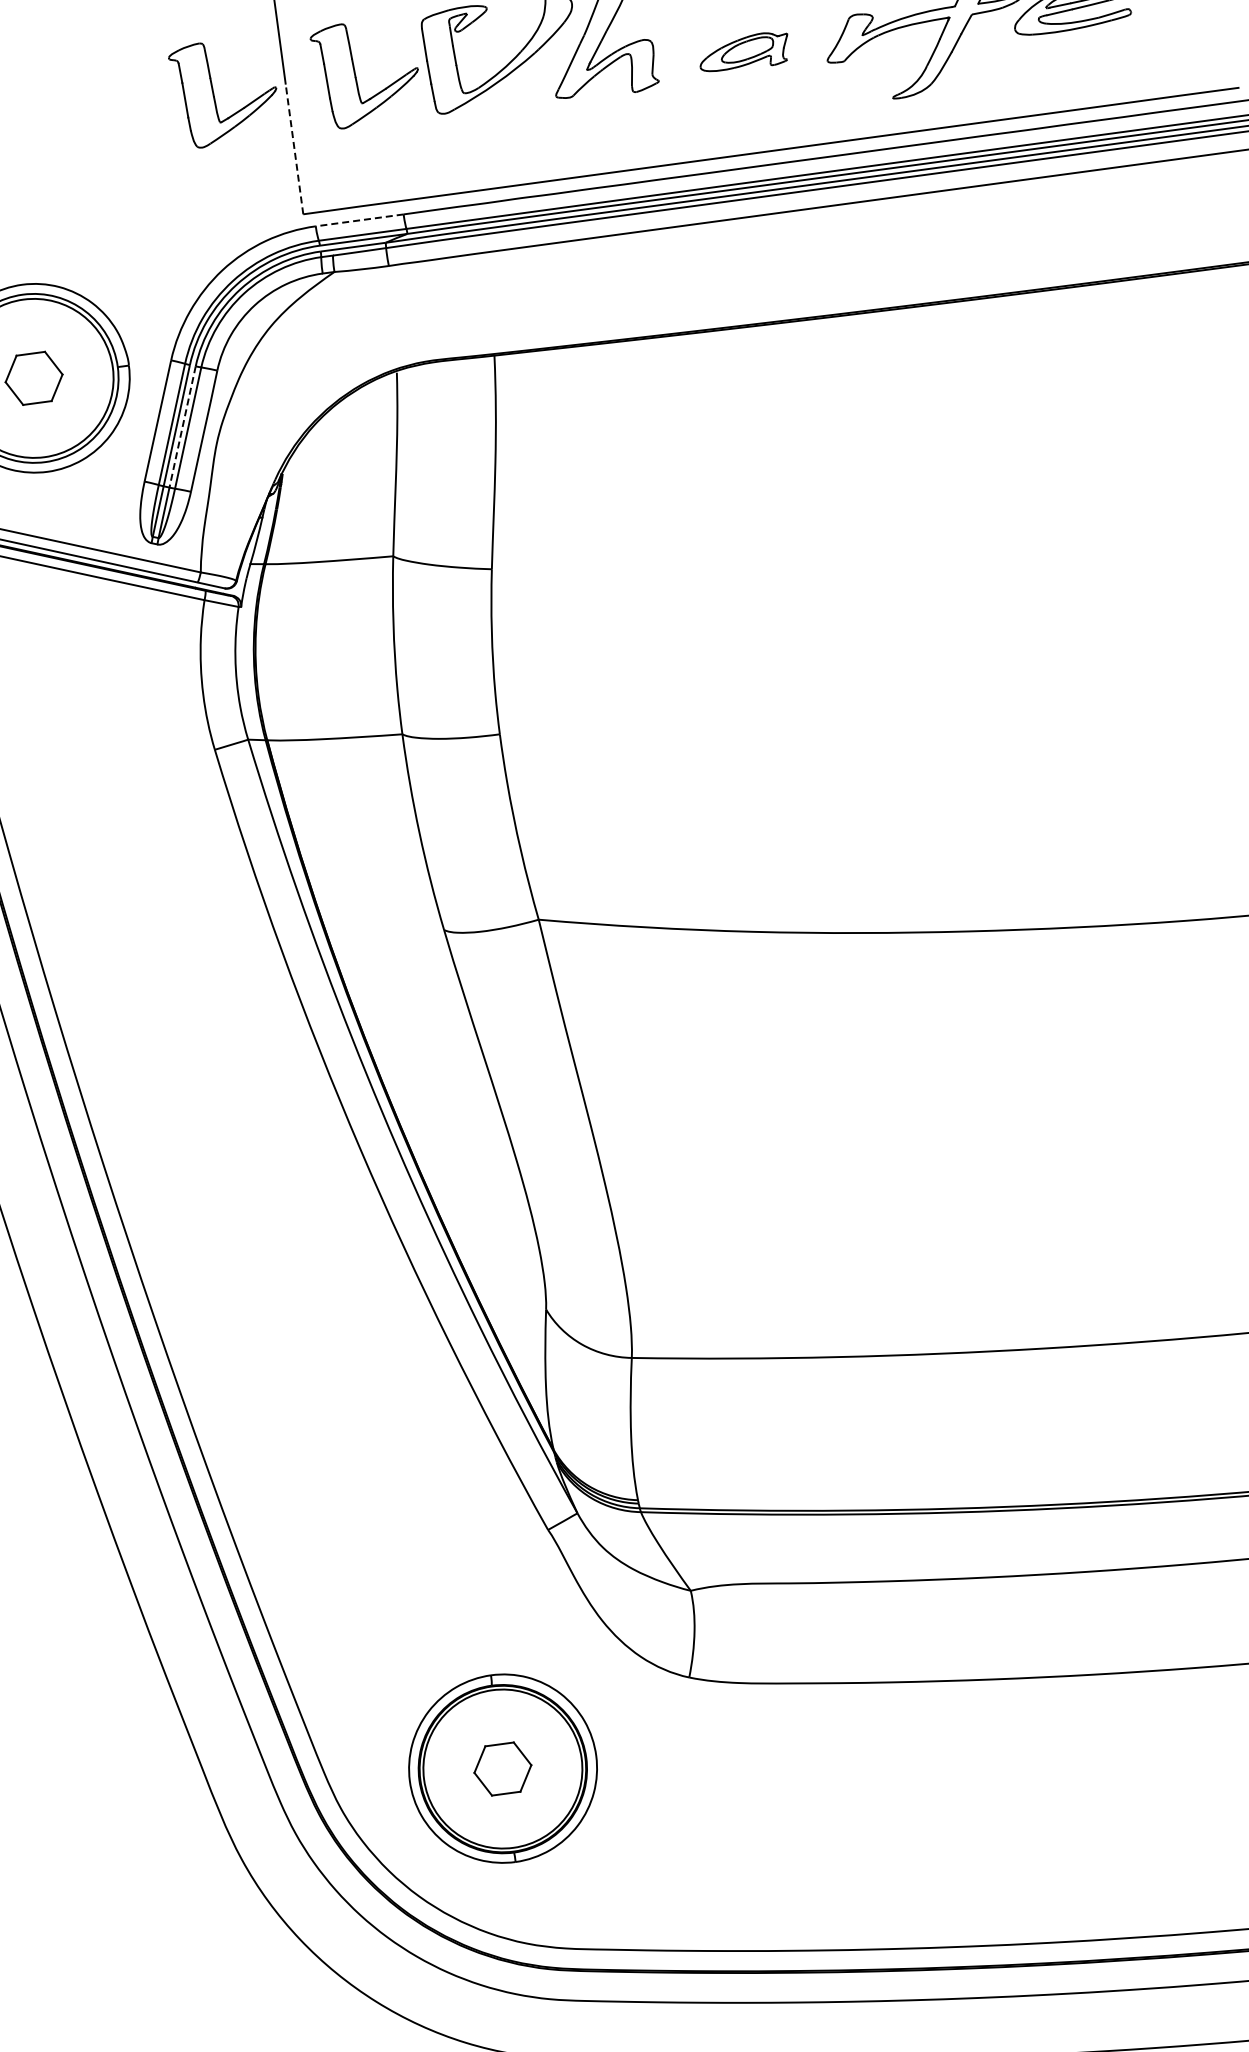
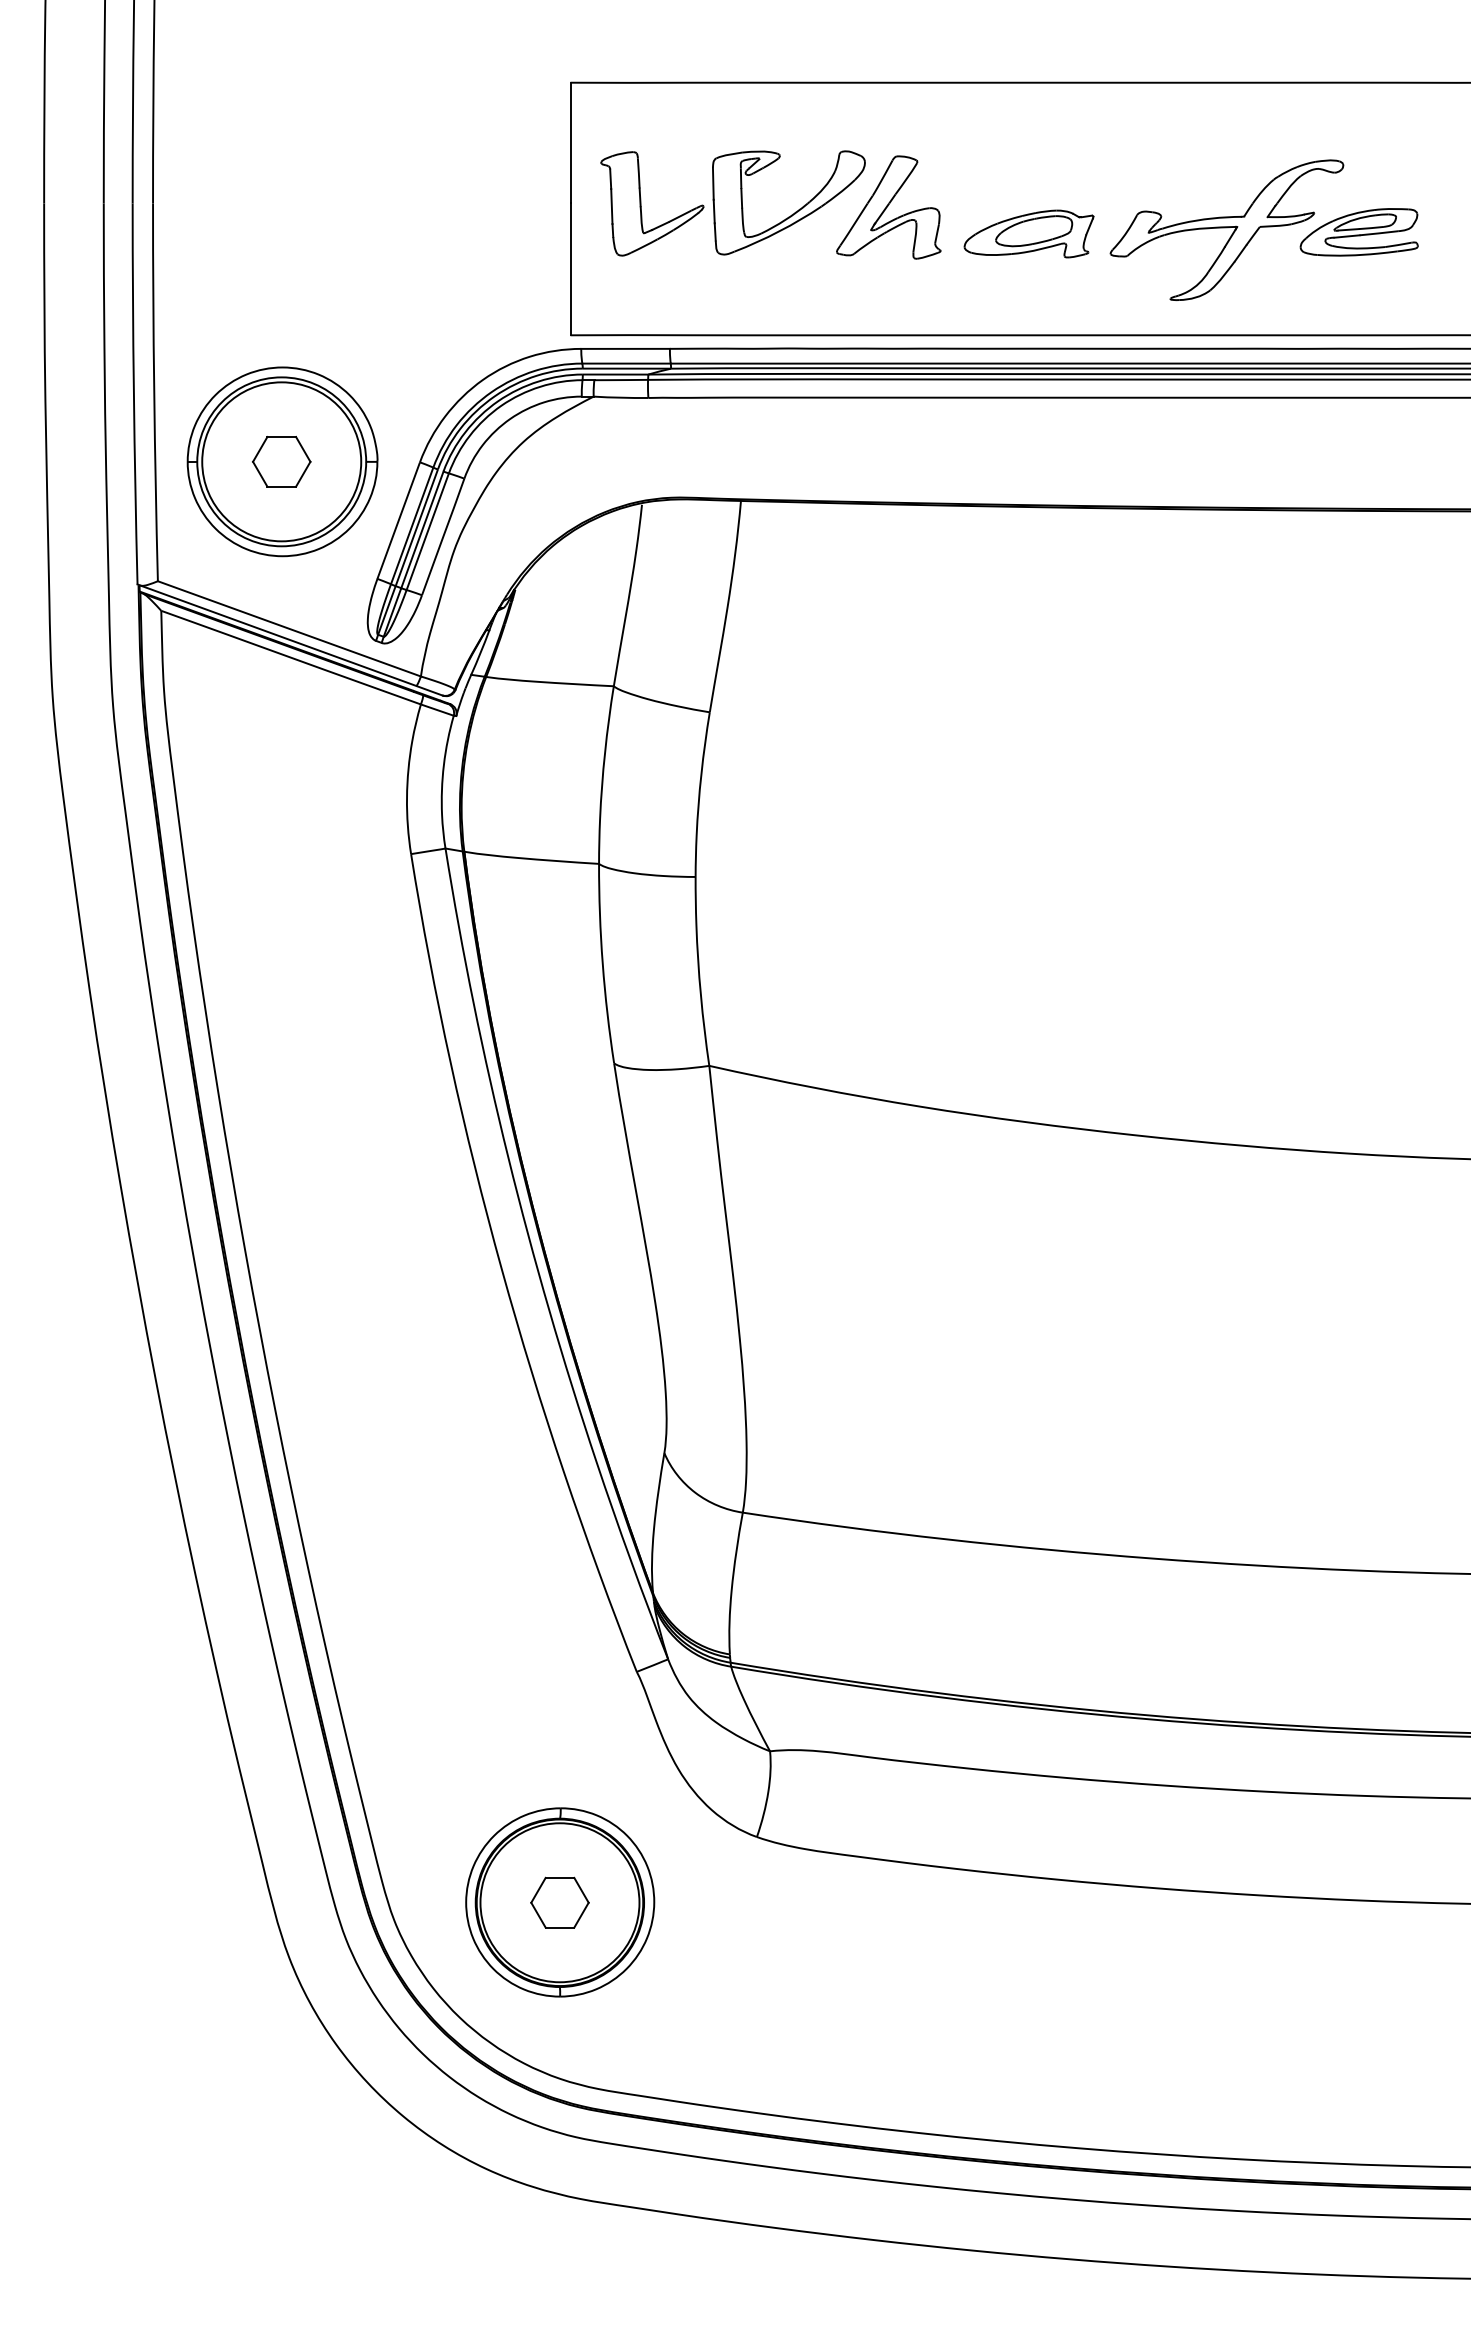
part: (743, 52) -> (1028, 233), size x1.43
part: (214, 93) -> (498, 203), removed
line: (294, 149) -> (570, 269), dashed -> solid
line: (359, 220) -> (625, 348), dashed -> solid
line: (182, 427) -> (422, 530), dashed -> solid

